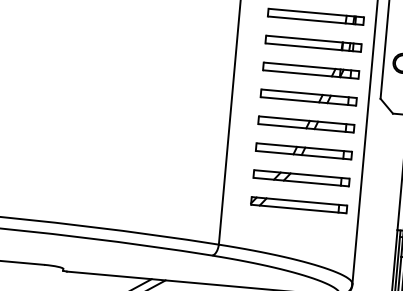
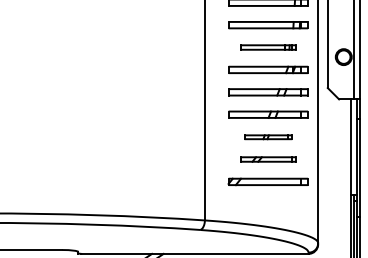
part: (313, 43) -> (268, 47), size x0.7
part: (304, 151) -> (268, 137), size x0.6
part: (301, 178) -> (268, 159), size x0.7

